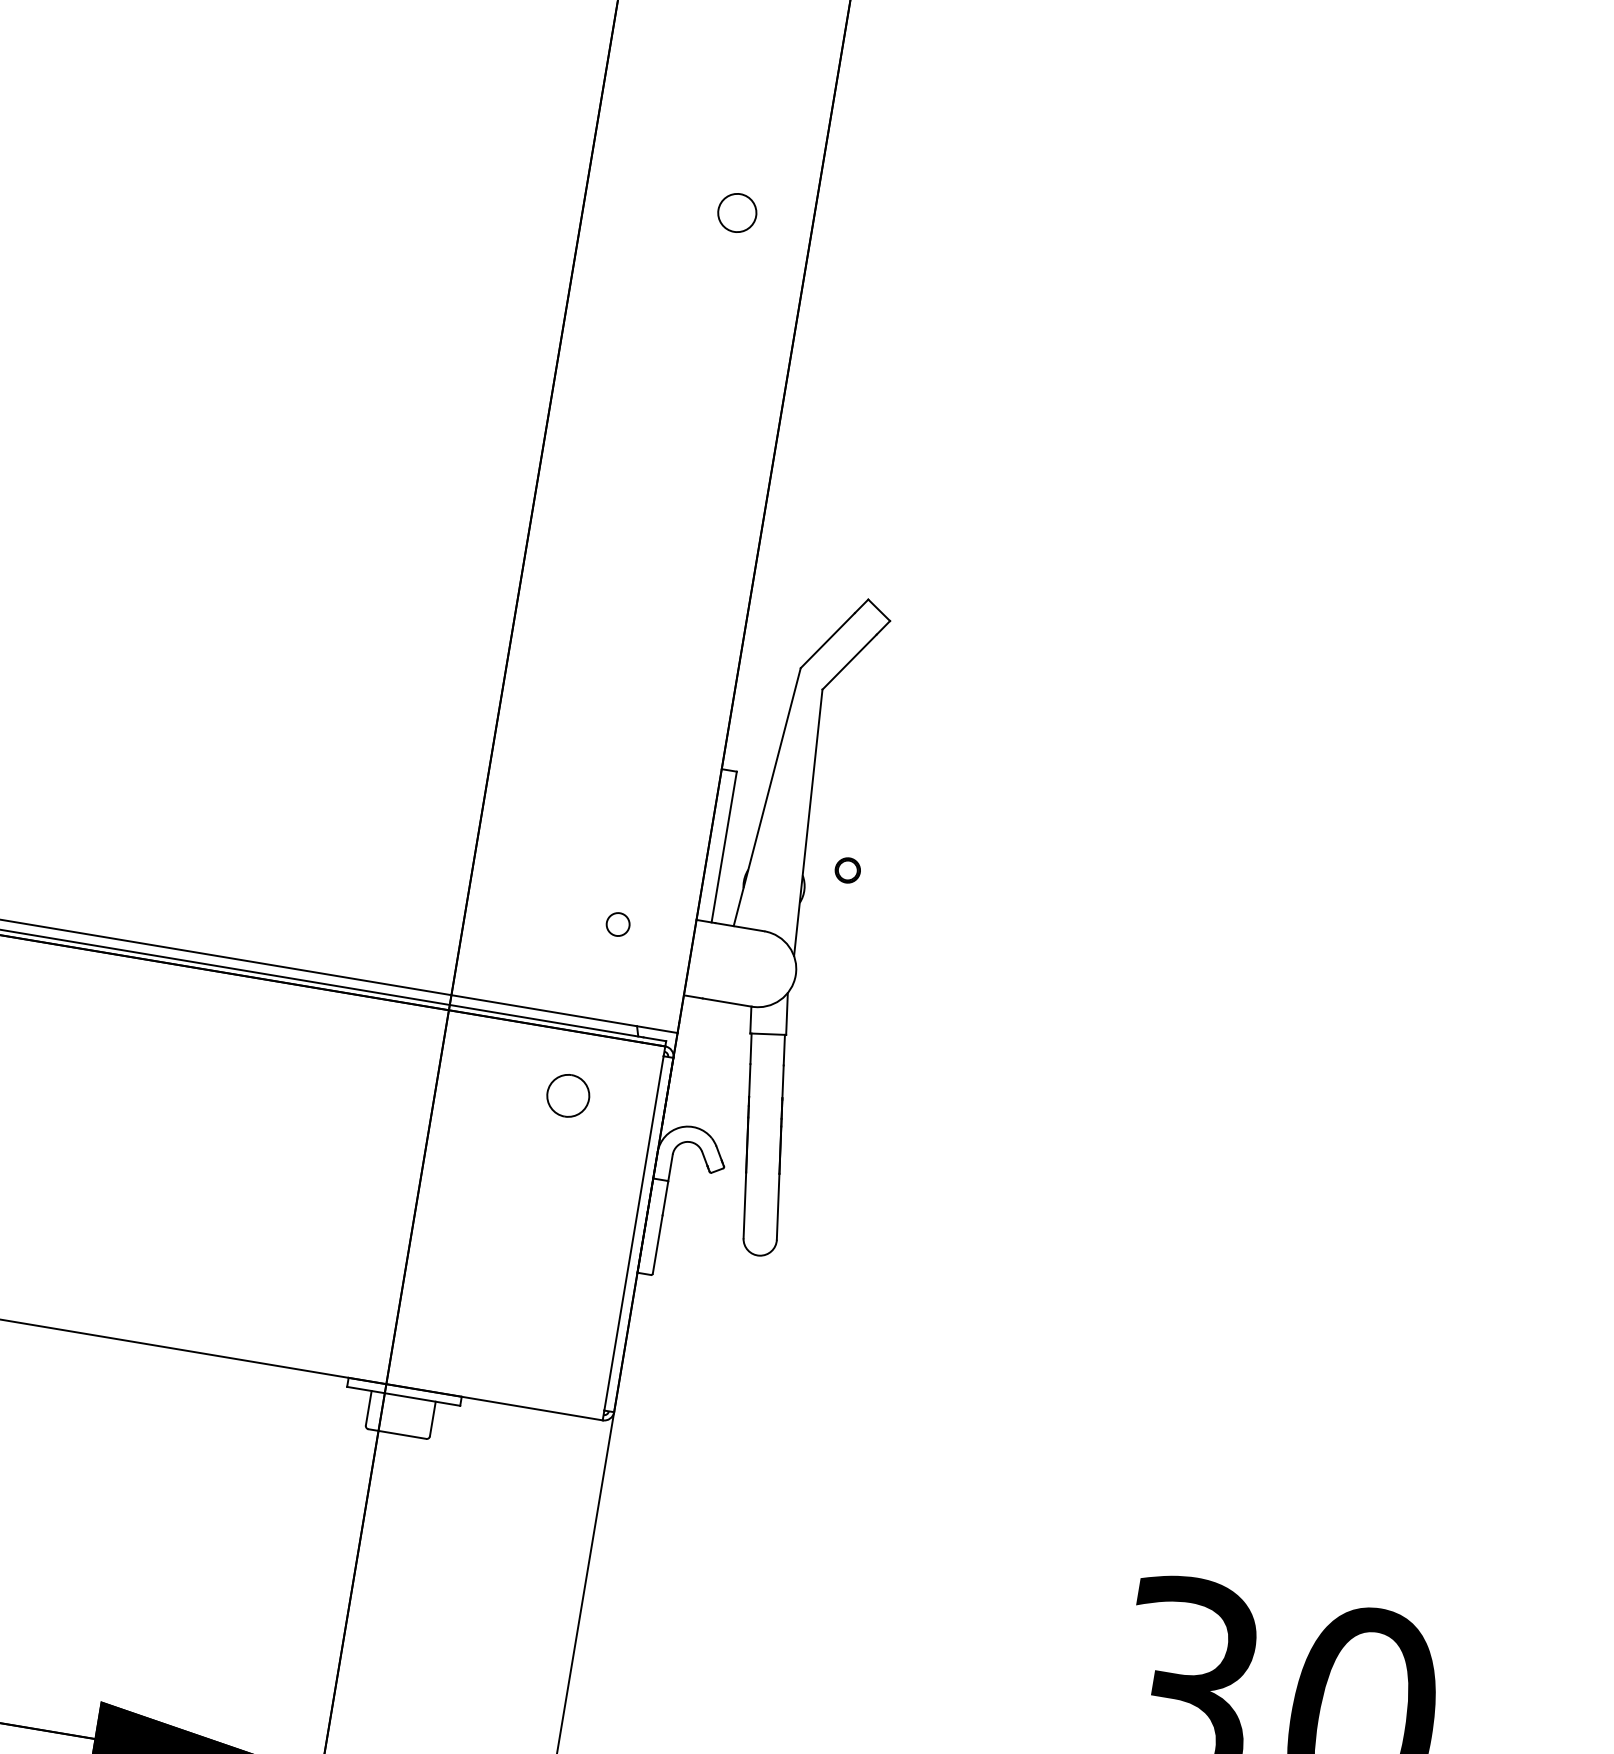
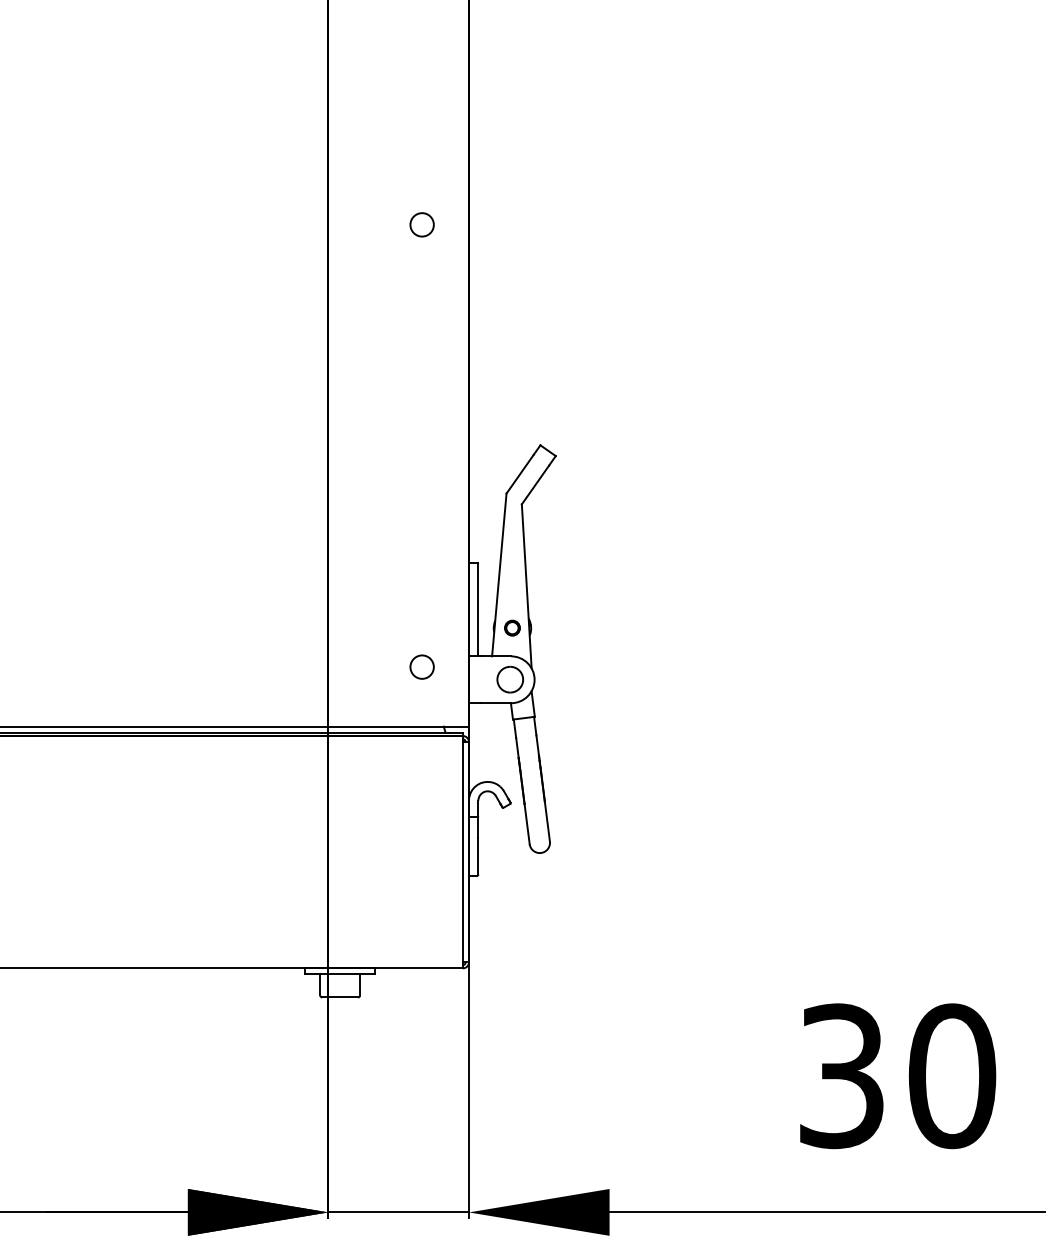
part: (848, 869) -> (512, 627), moved
circle: (617, 923) -> (421, 666), size x1.67
part: (568, 1095) -> (510, 679), moved

